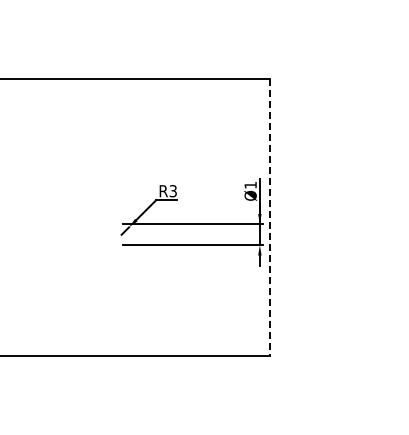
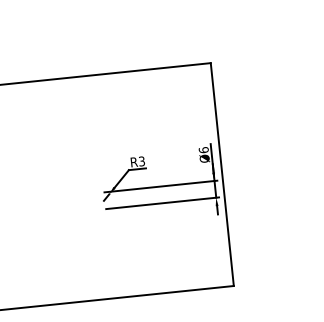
text: (250, 184) -> (203, 149), Ø1 -> Ø6
line: (270, 217) -> (222, 174), dashed -> solid

